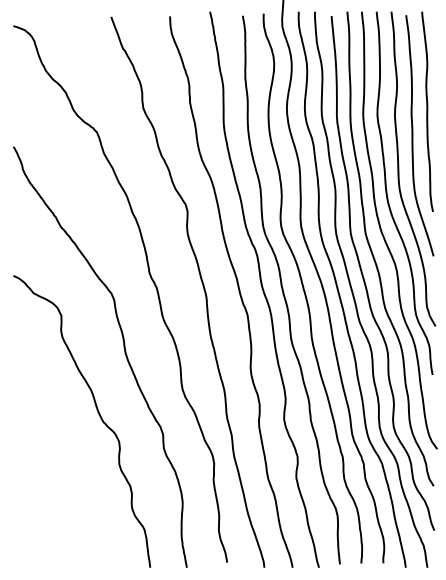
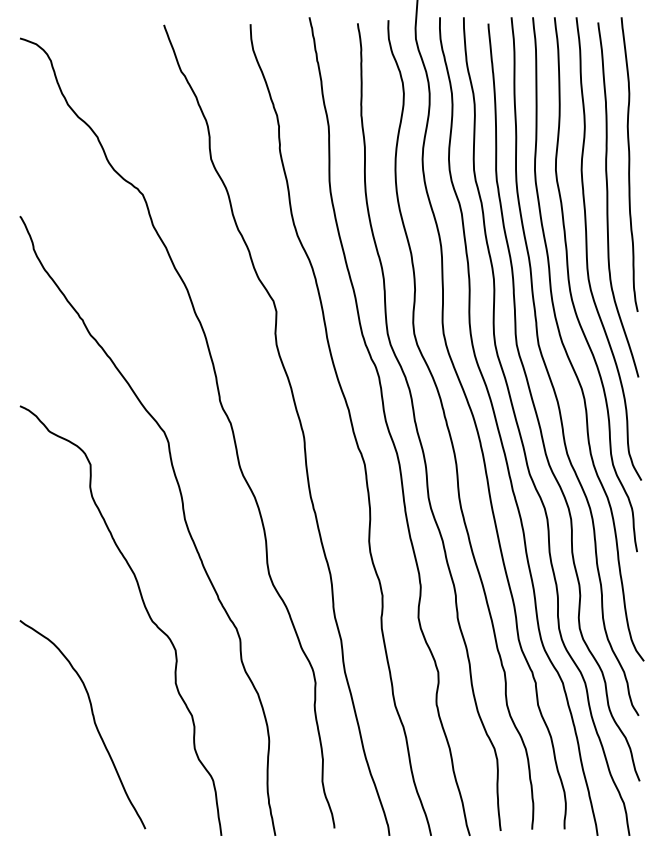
curve: (63, 491) -> (93, 723), added

